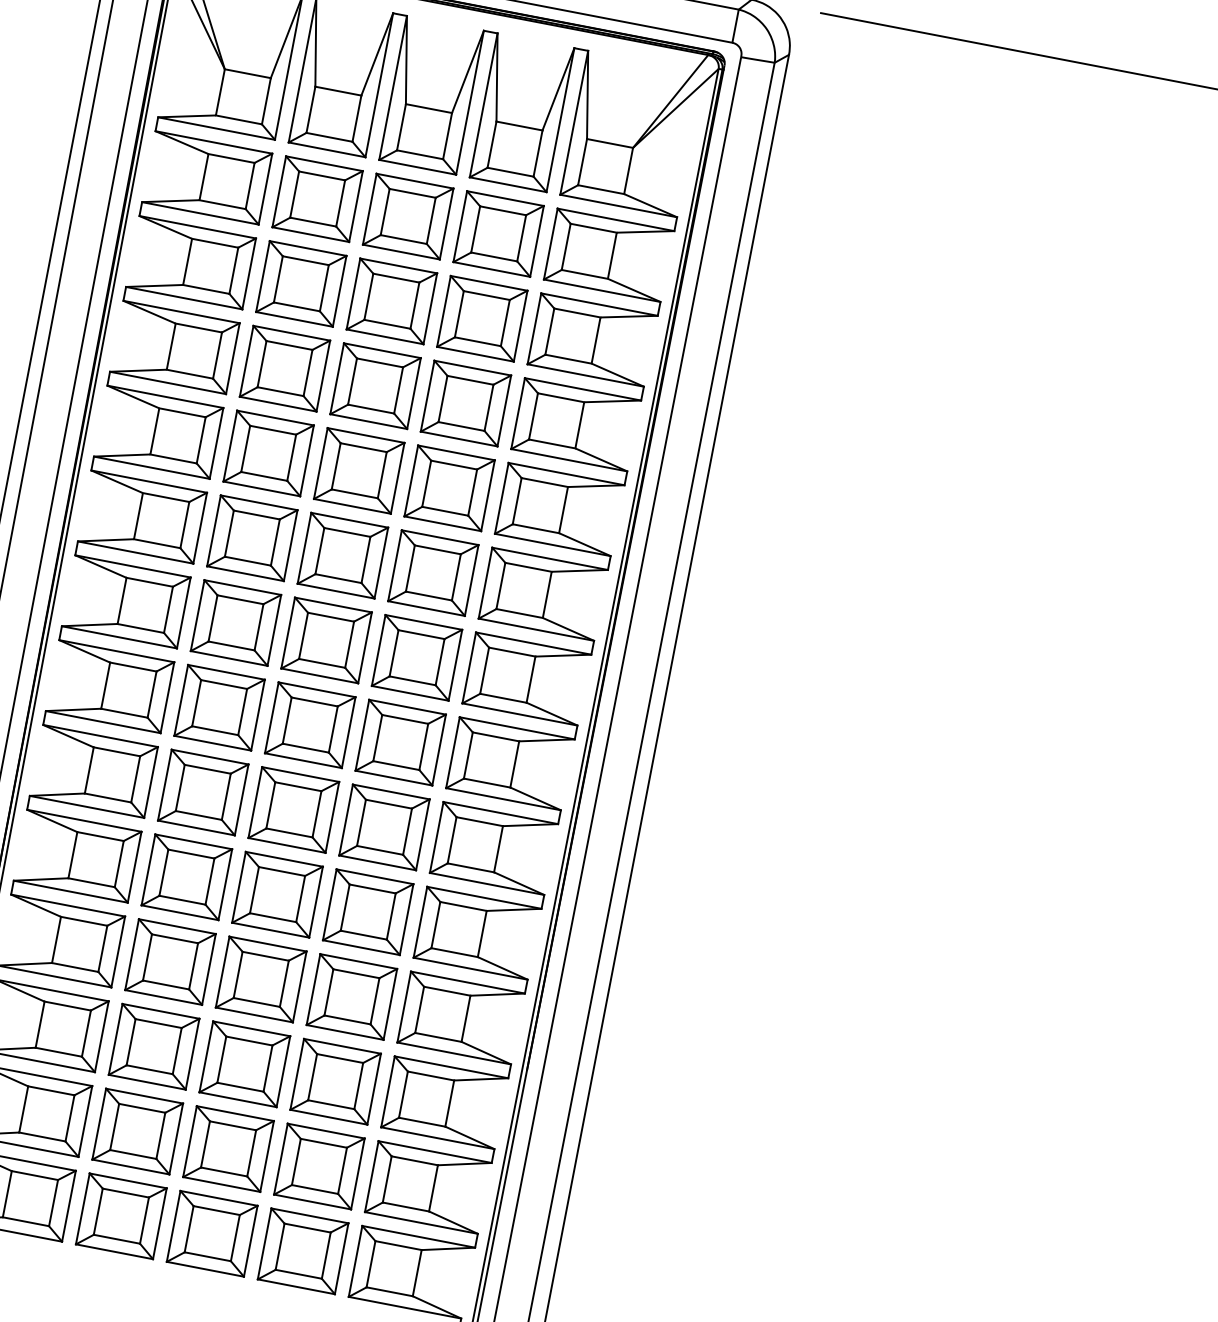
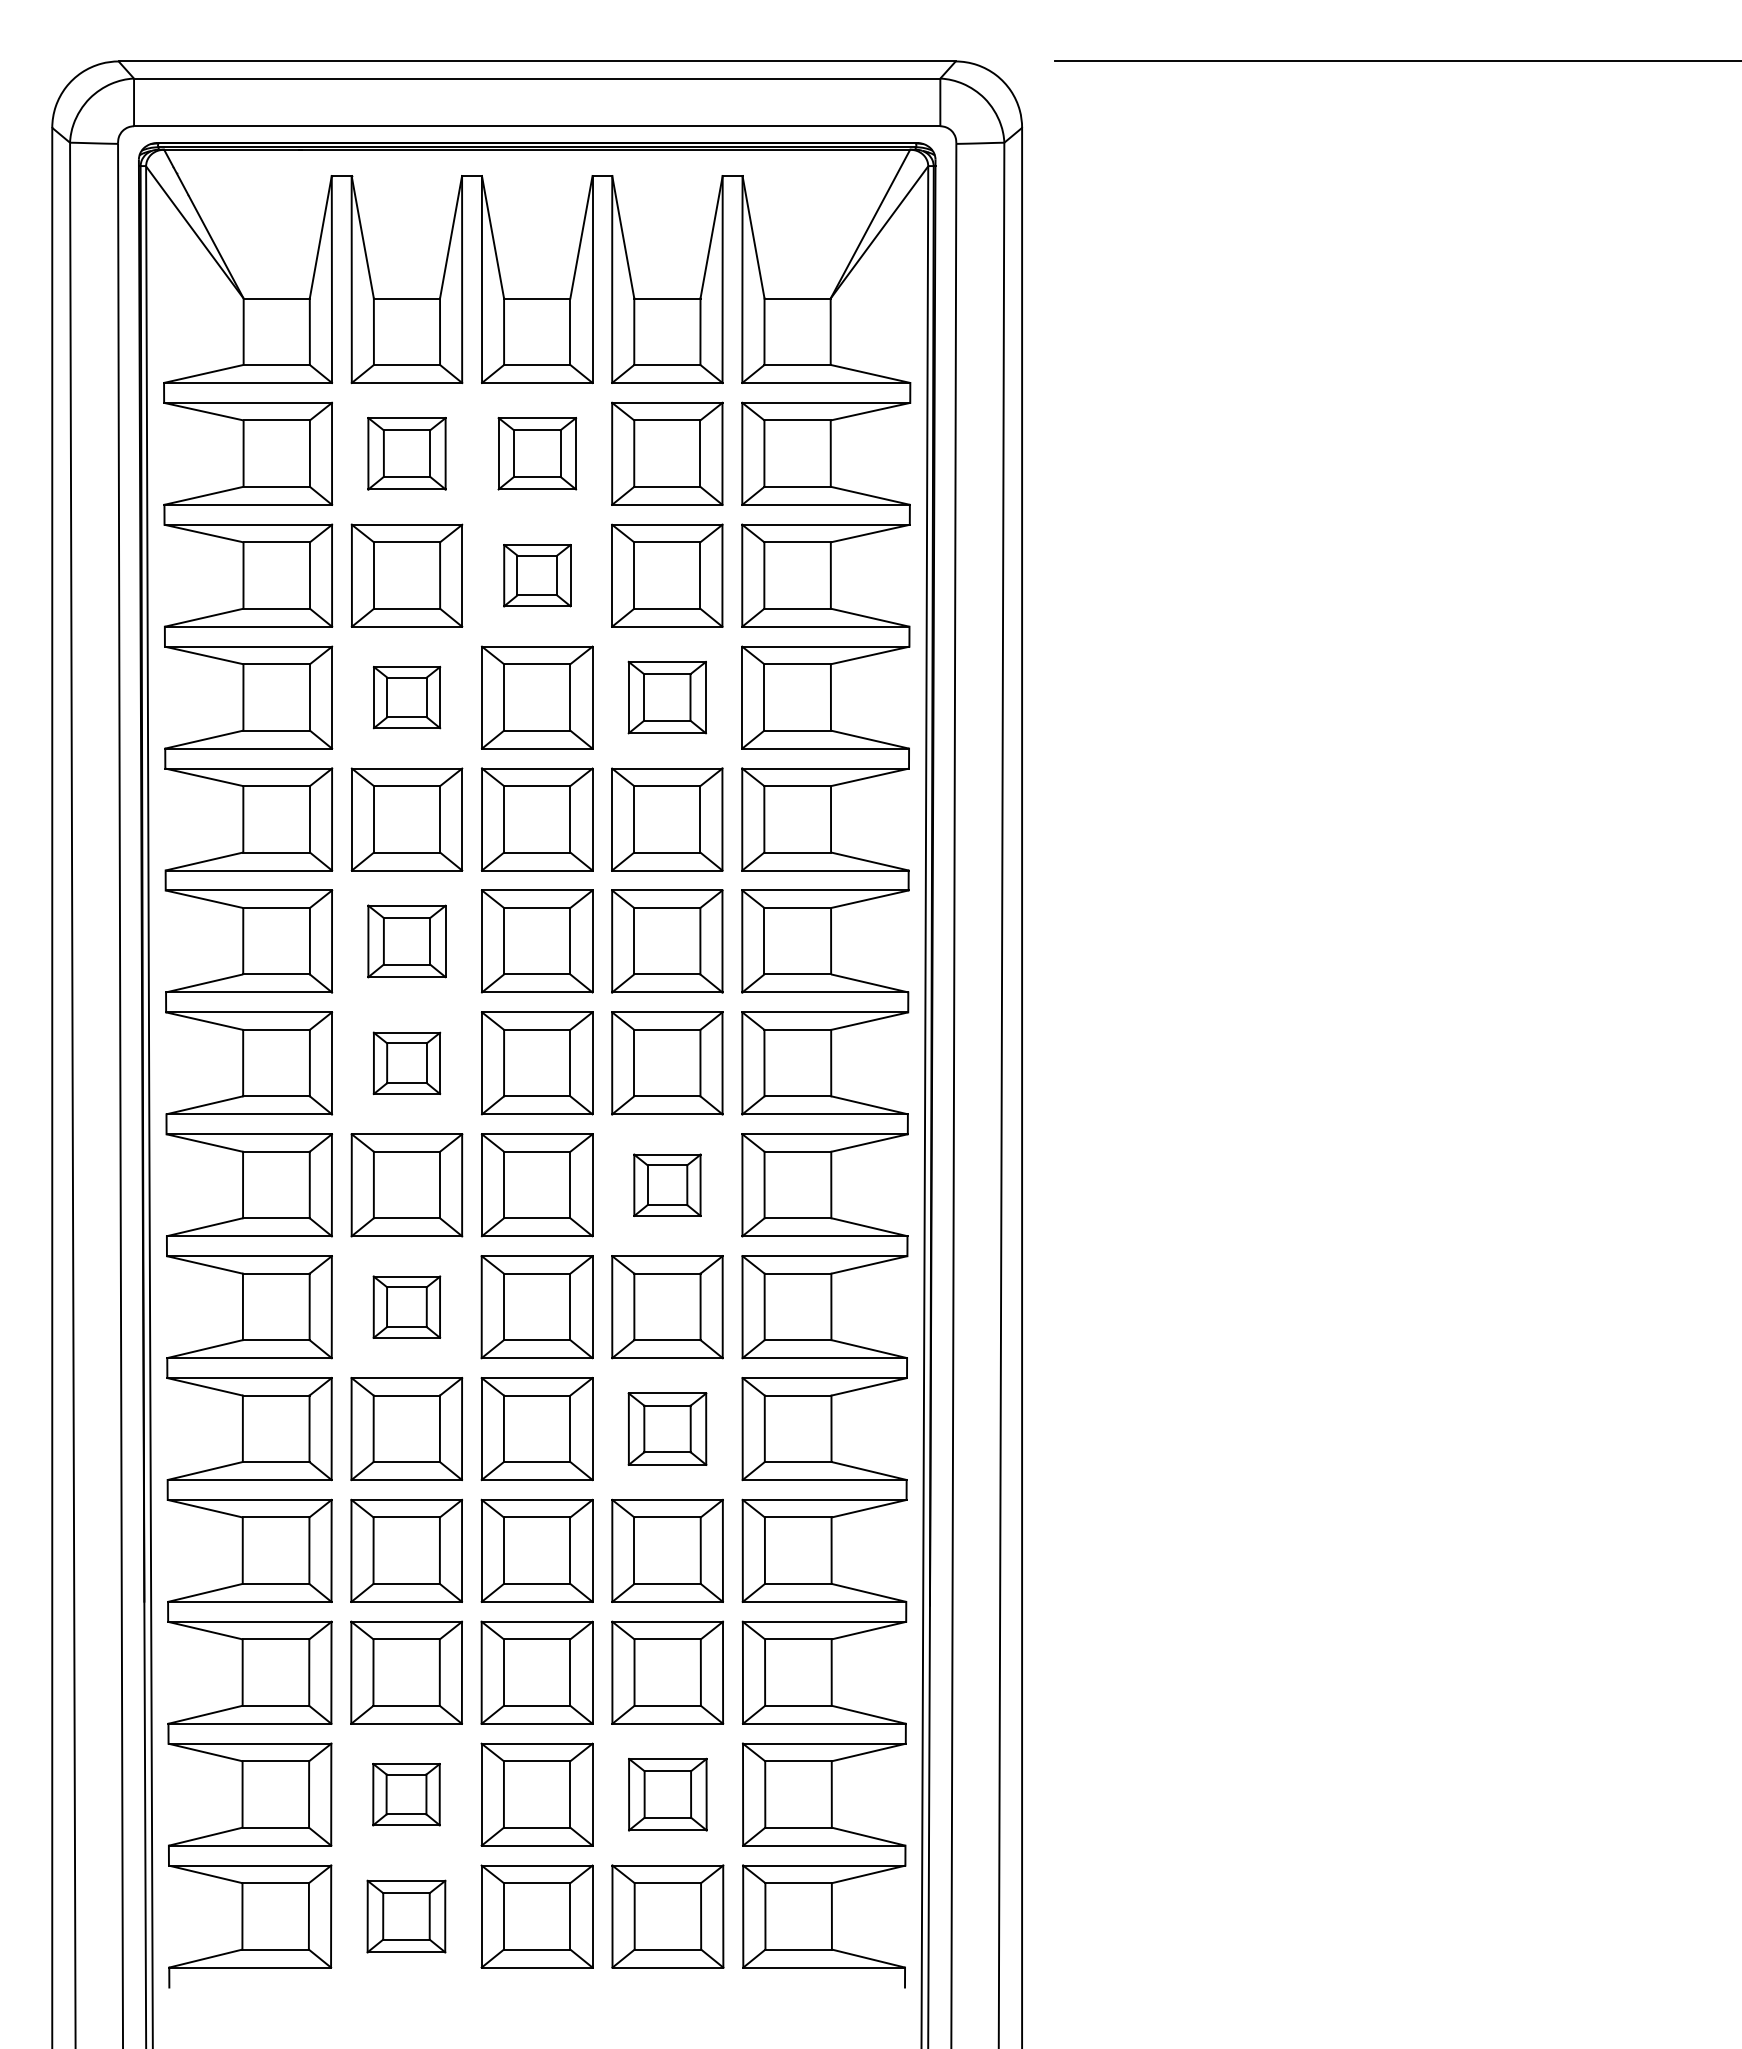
part: (317, 198) -> (406, 453), size x0.7
part: (408, 216) -> (537, 453), size x0.7
part: (392, 301) -> (537, 575), size x0.6
part: (284, 368) -> (406, 697), size x0.6
part: (466, 403) -> (667, 697), size x0.7
part: (251, 538) -> (406, 941), size x0.7
part: (235, 623) -> (406, 1063), size x0.6
part: (400, 742) -> (667, 1185), size x0.6
part: (202, 792) -> (406, 1307), size x0.6
part: (368, 912) -> (667, 1429), size x0.7
part: (137, 1131) -> (406, 1794), size x0.6
part: (319, 1166) -> (667, 1794), size x0.7
part: (121, 1216) -> (406, 1916), size x0.7

